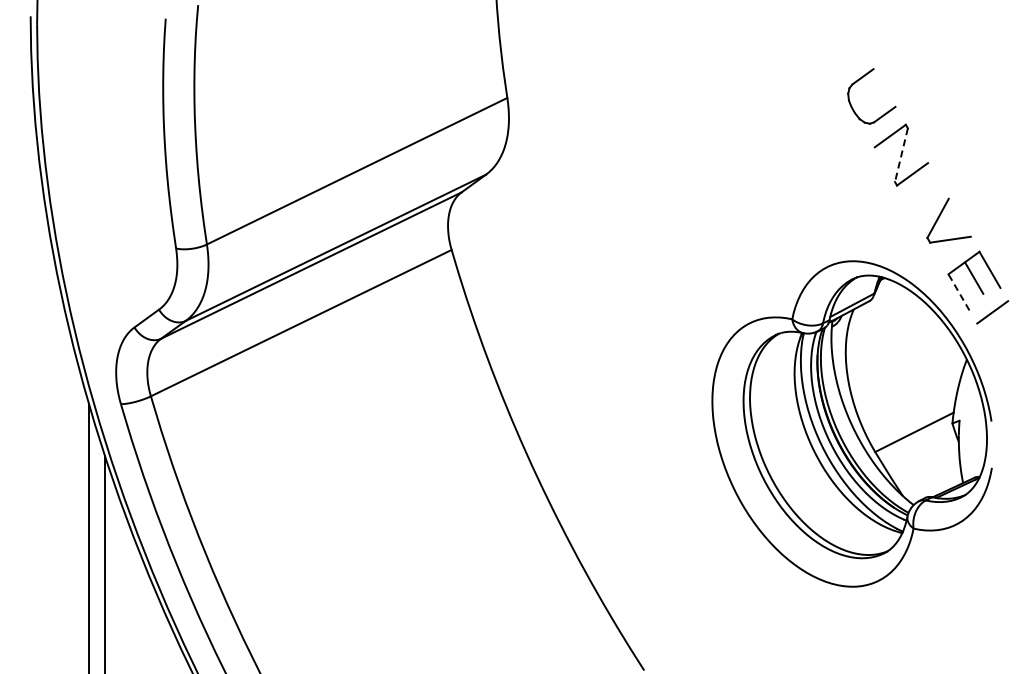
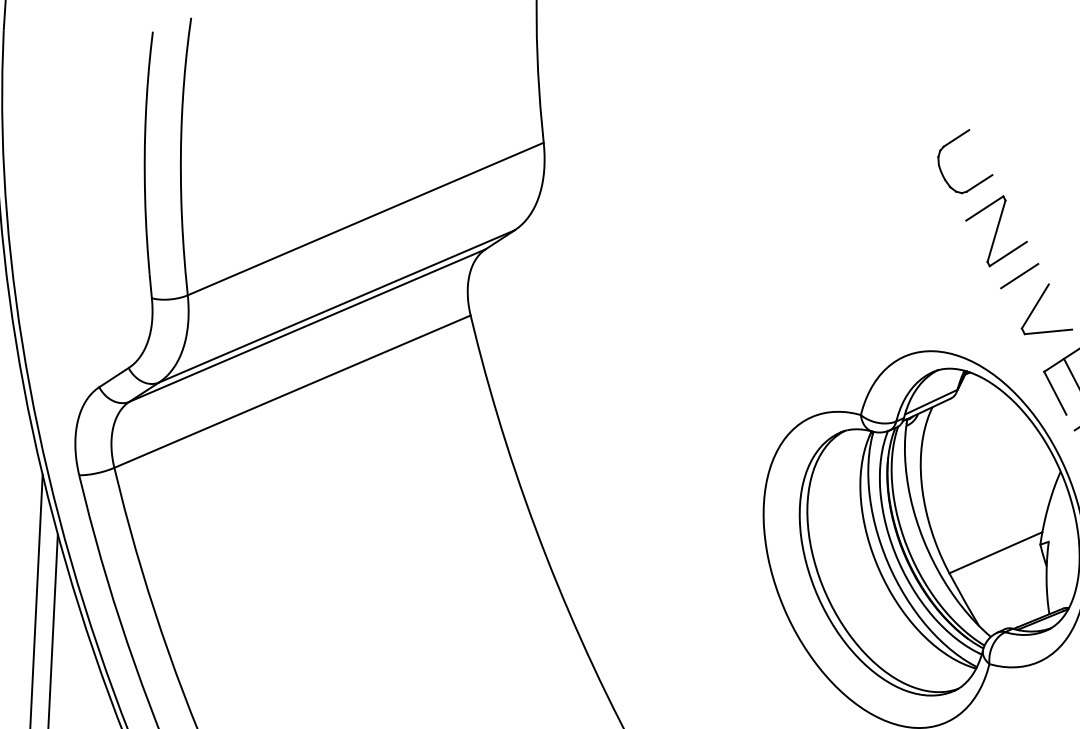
line: (901, 155) -> (996, 231), dashed -> solid
line: (922, 192) -> (1018, 275), added
line: (958, 292) -> (1054, 393), dashed -> solid

